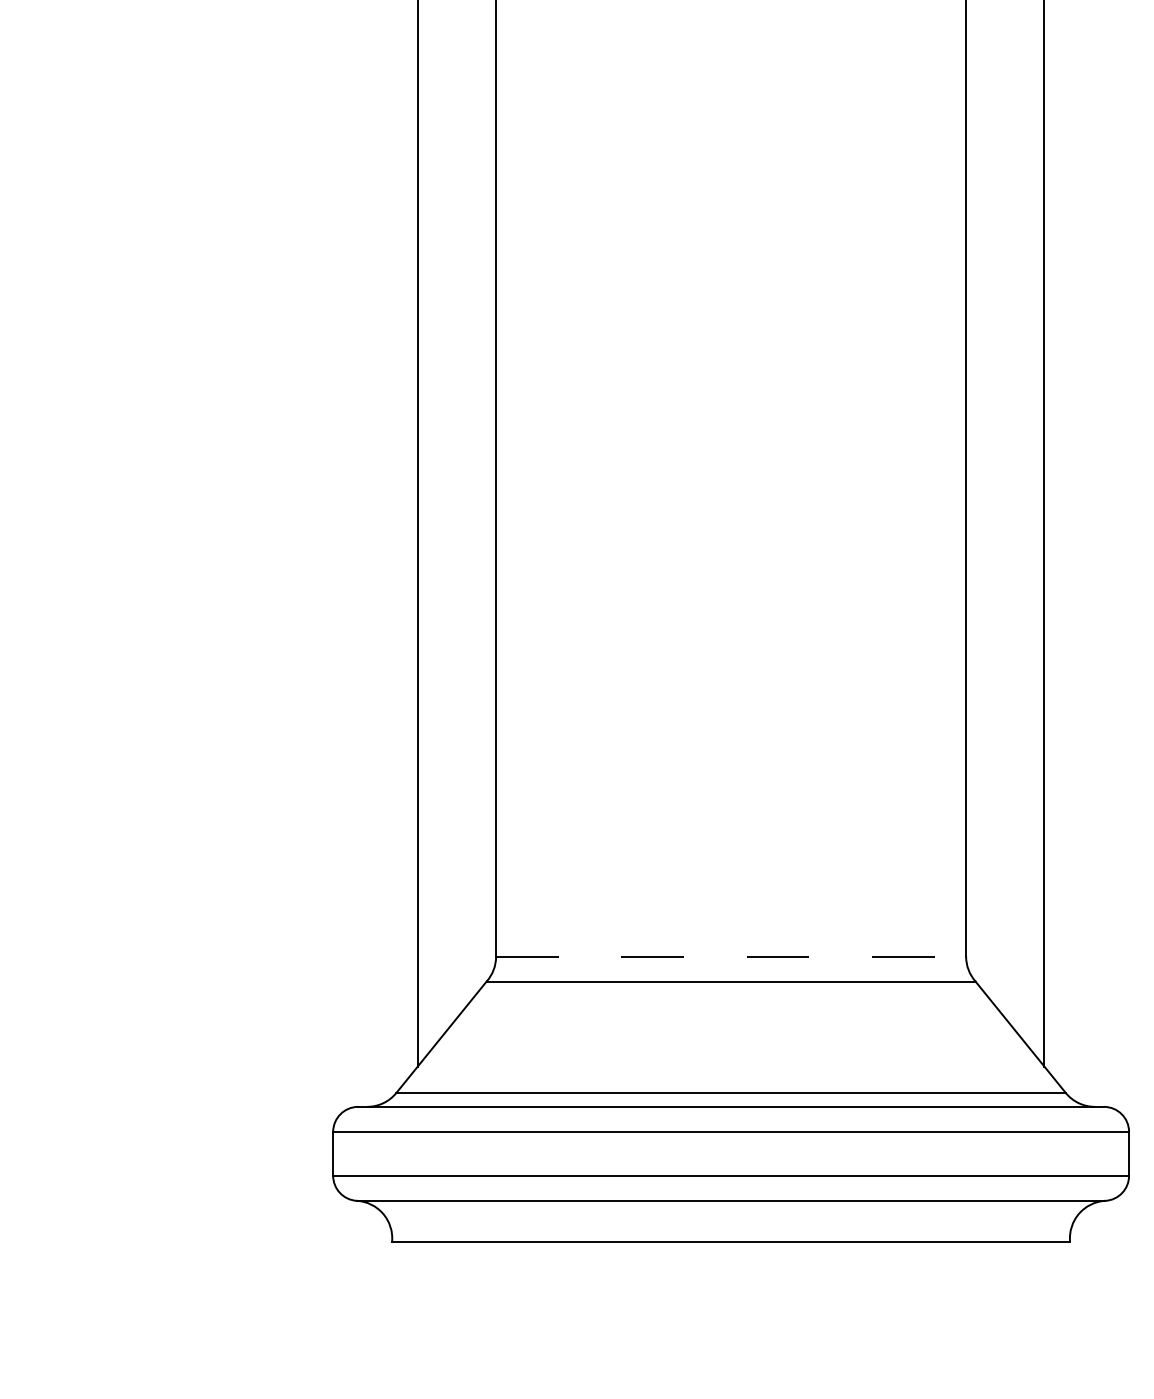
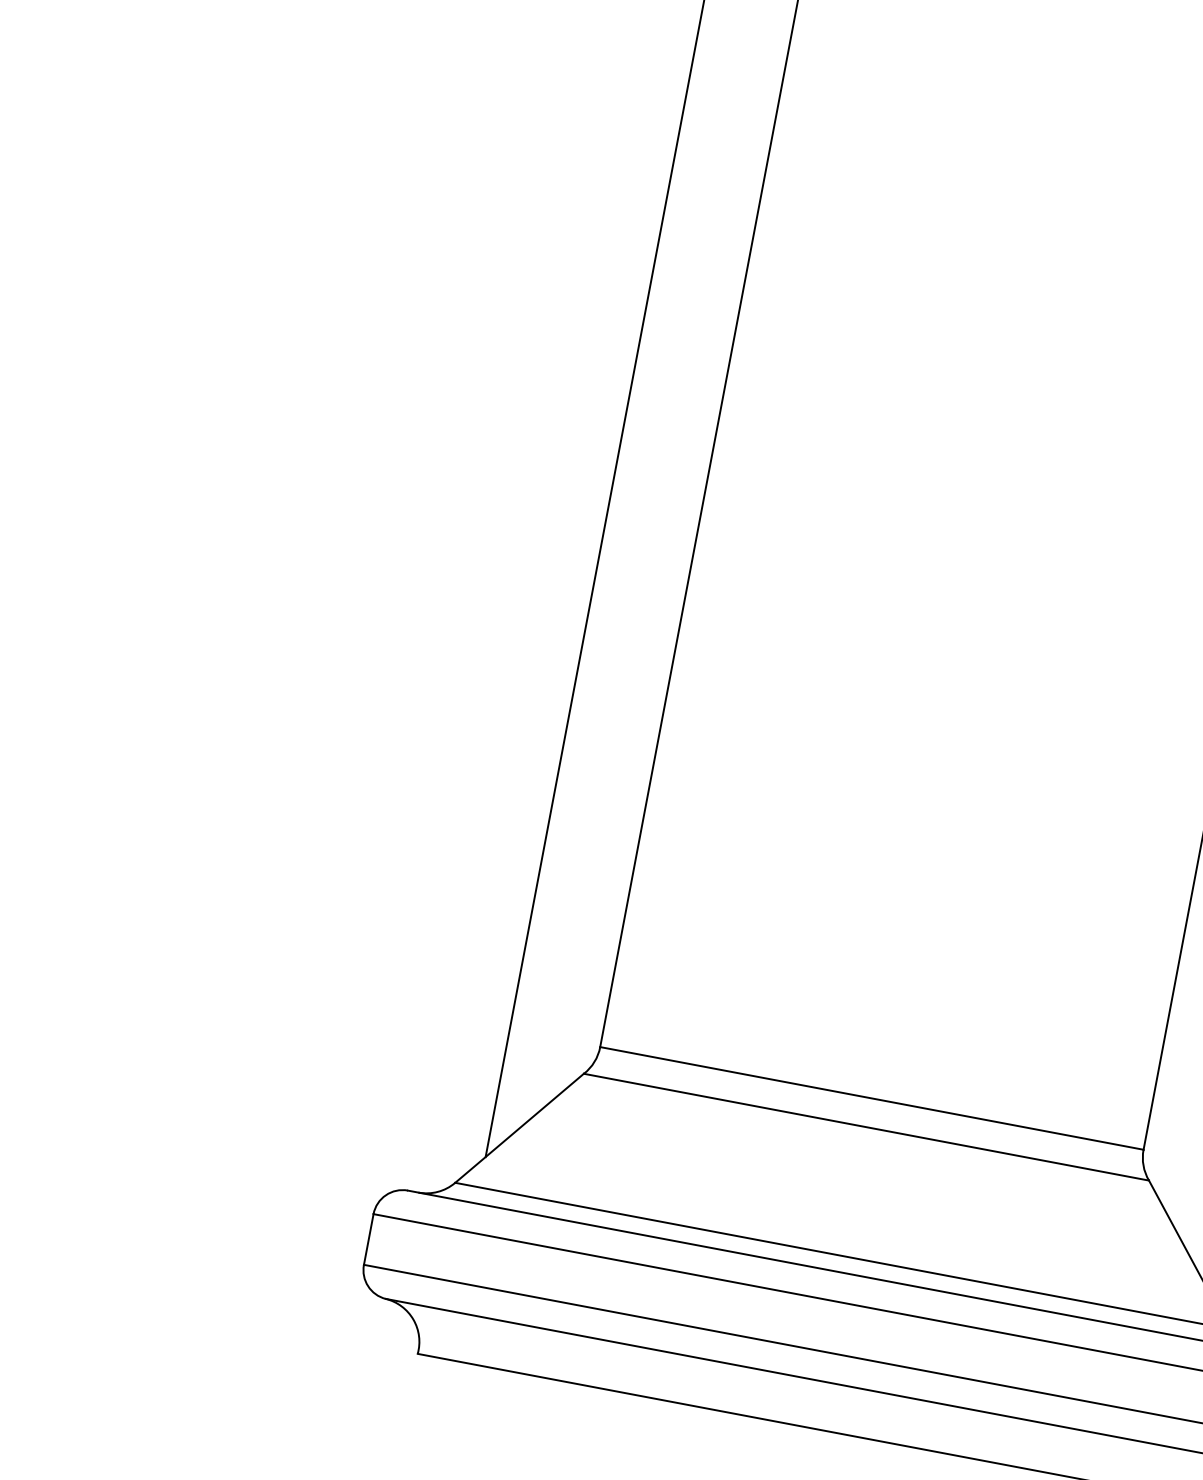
line: (731, 956) -> (872, 1098), dashed -> solid

